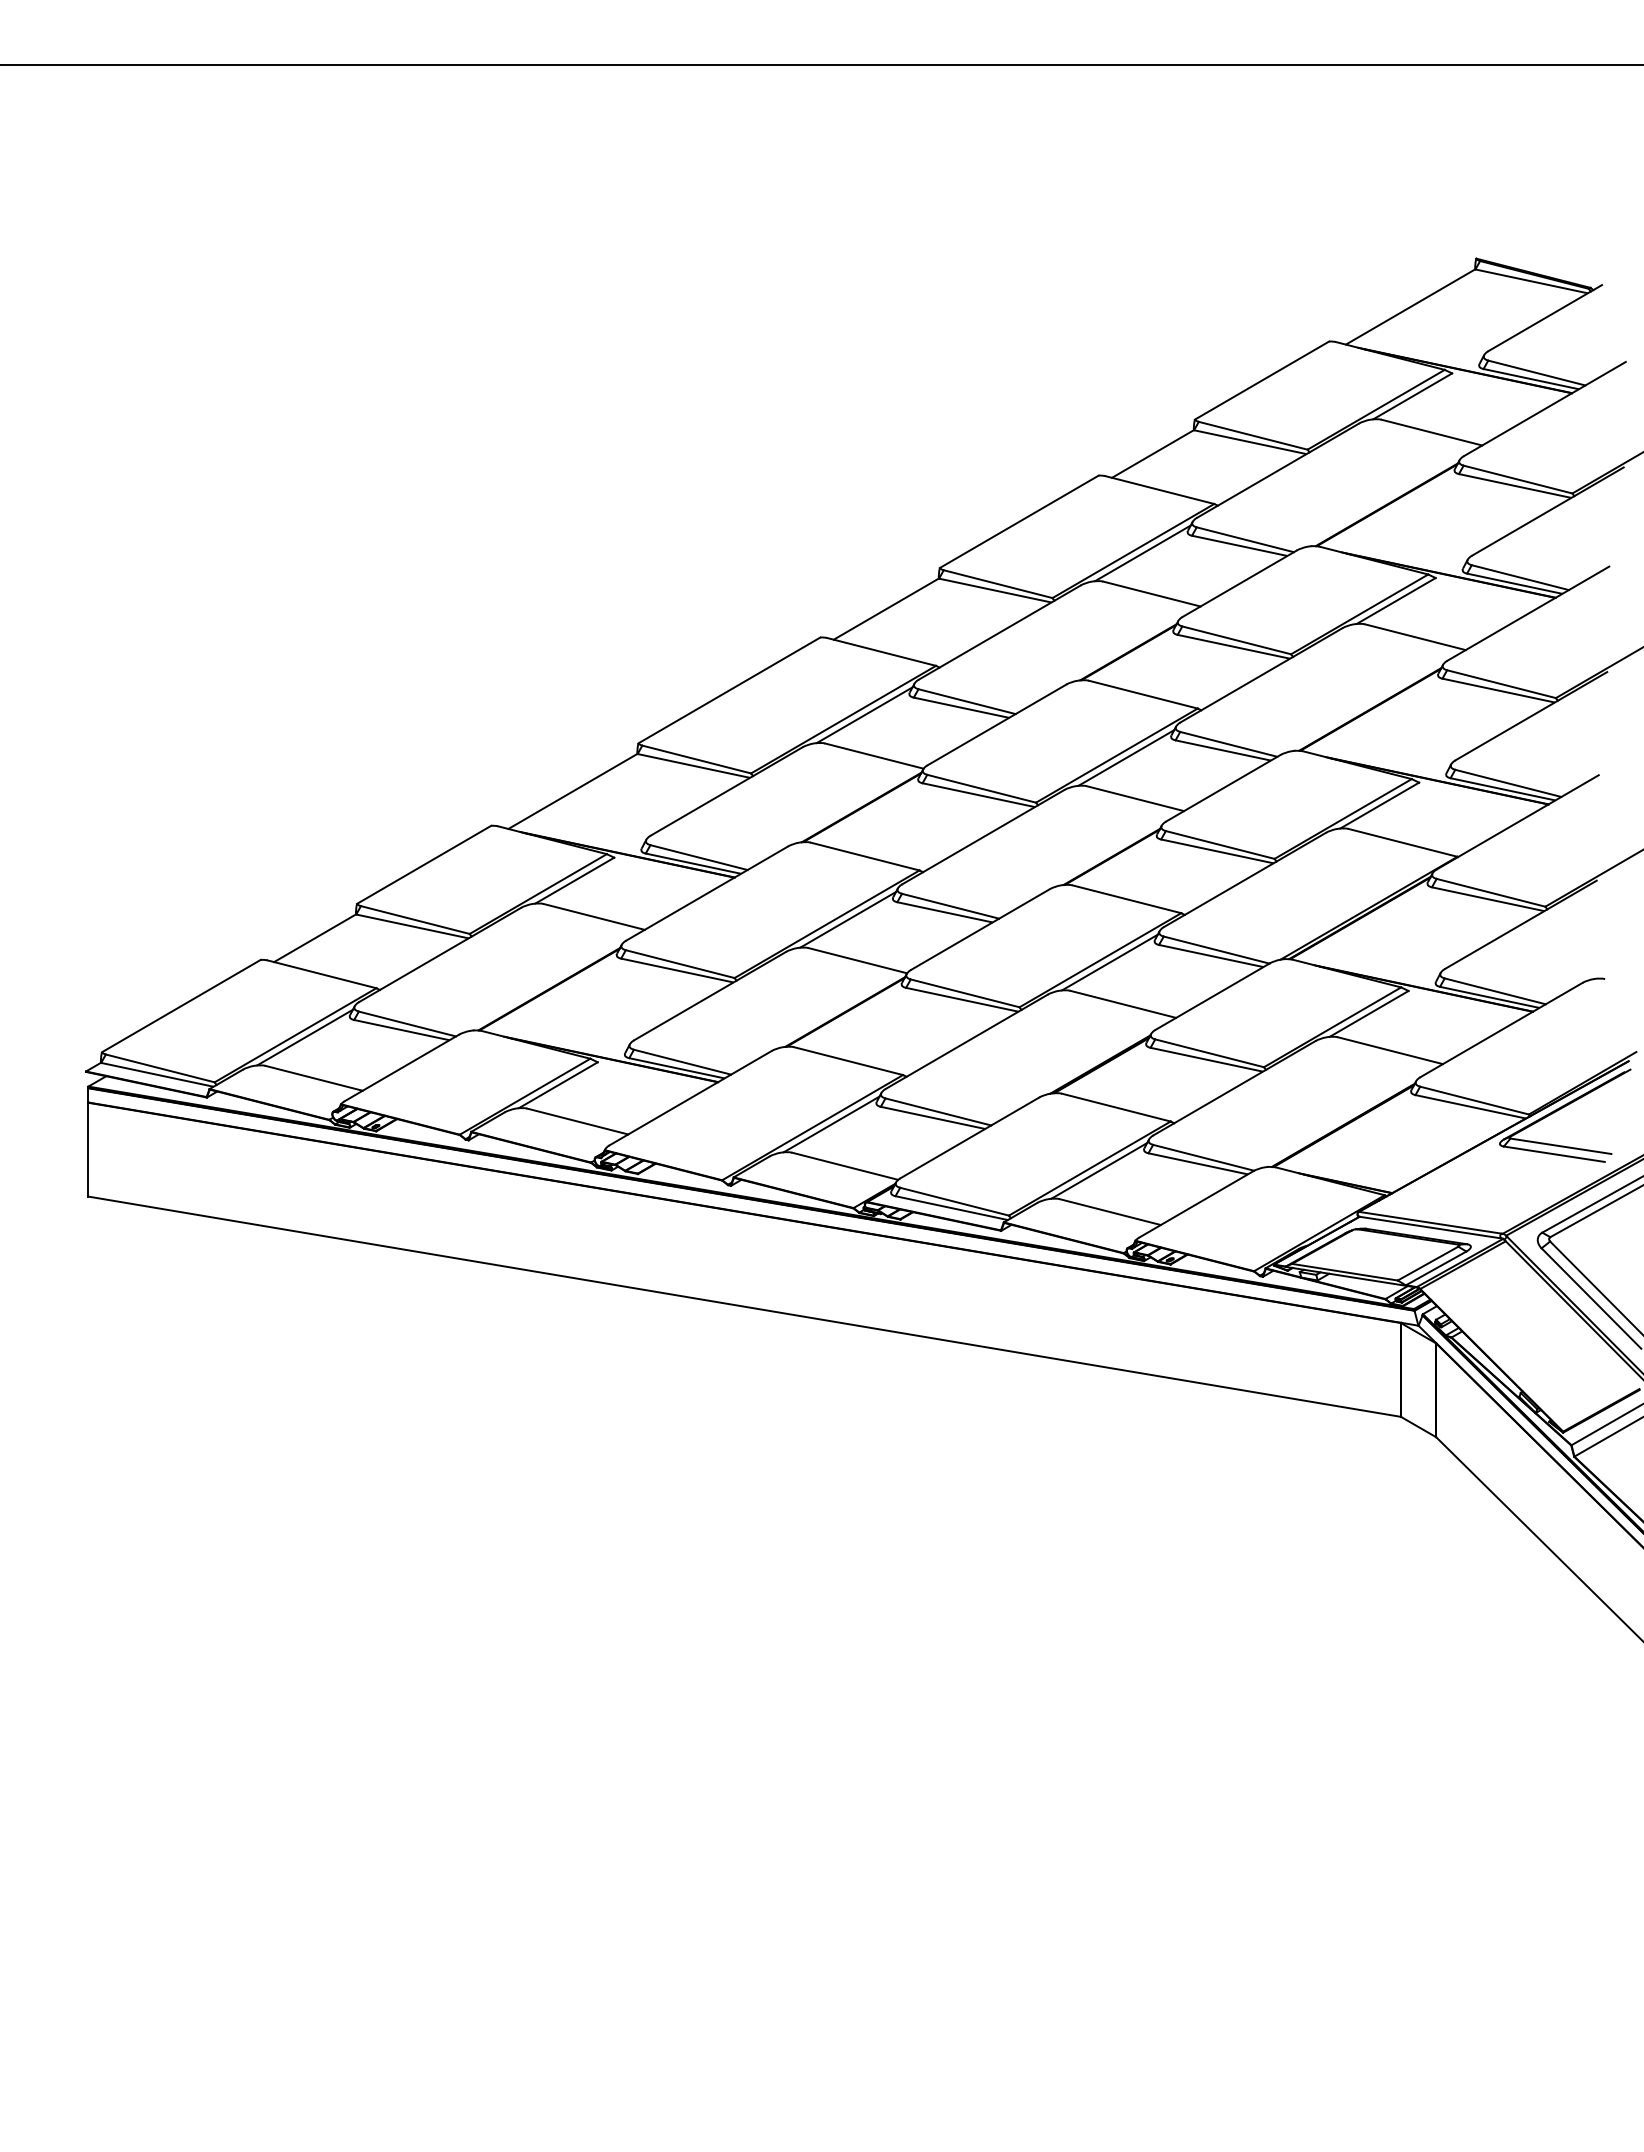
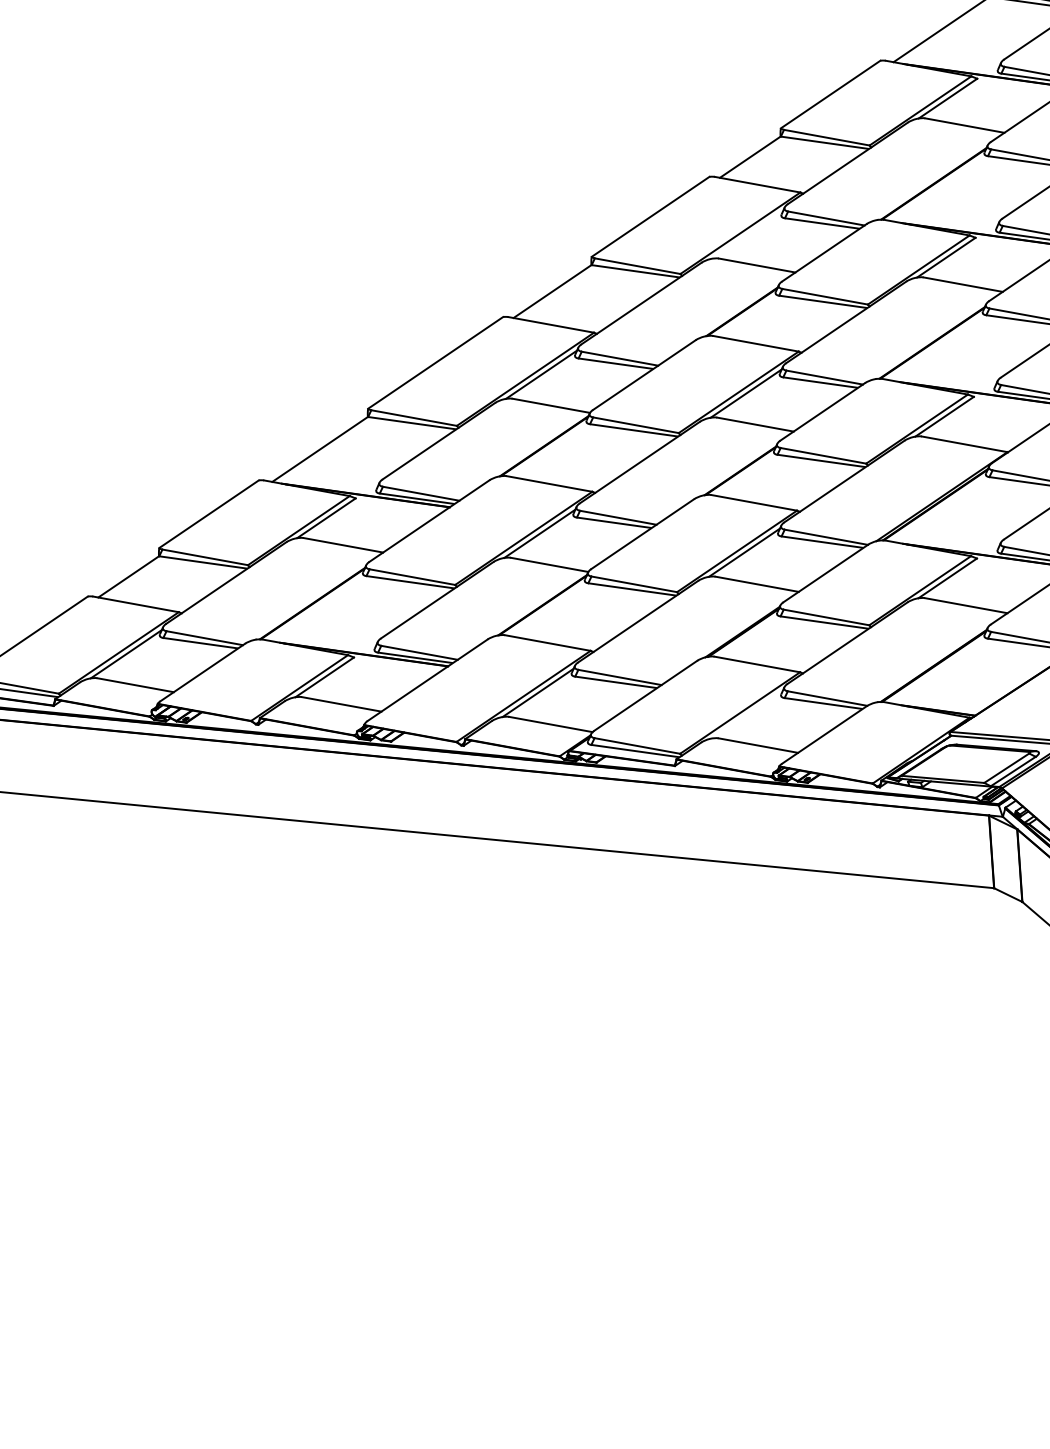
line: (1142, 553) -> (747, 234), removed
line: (1099, 1170) -> (747, 714), removed

